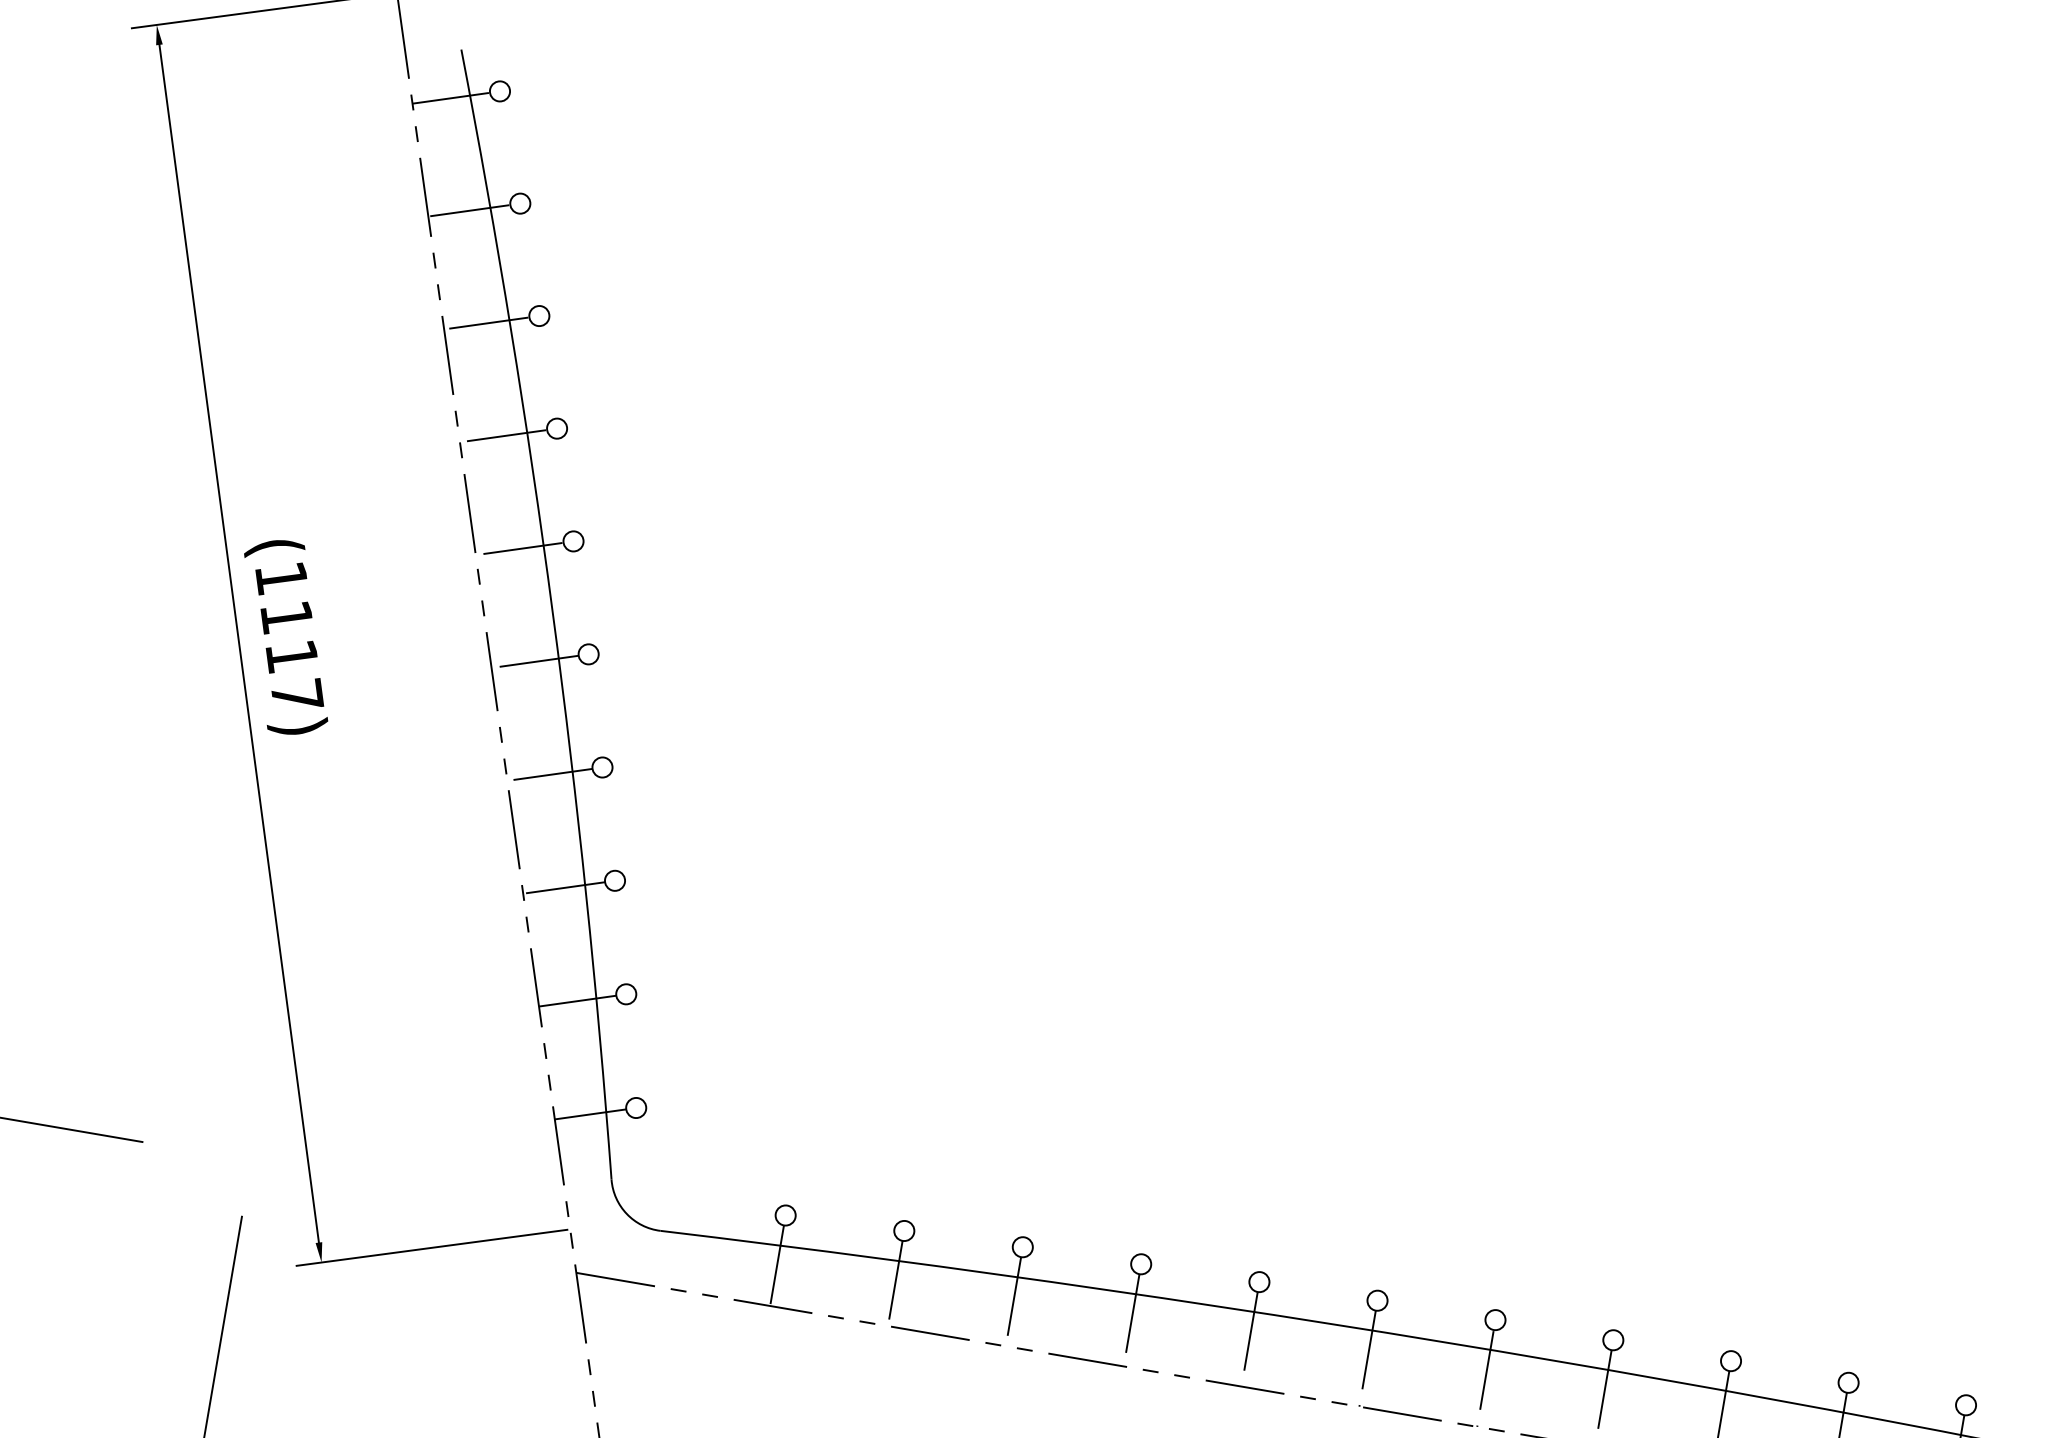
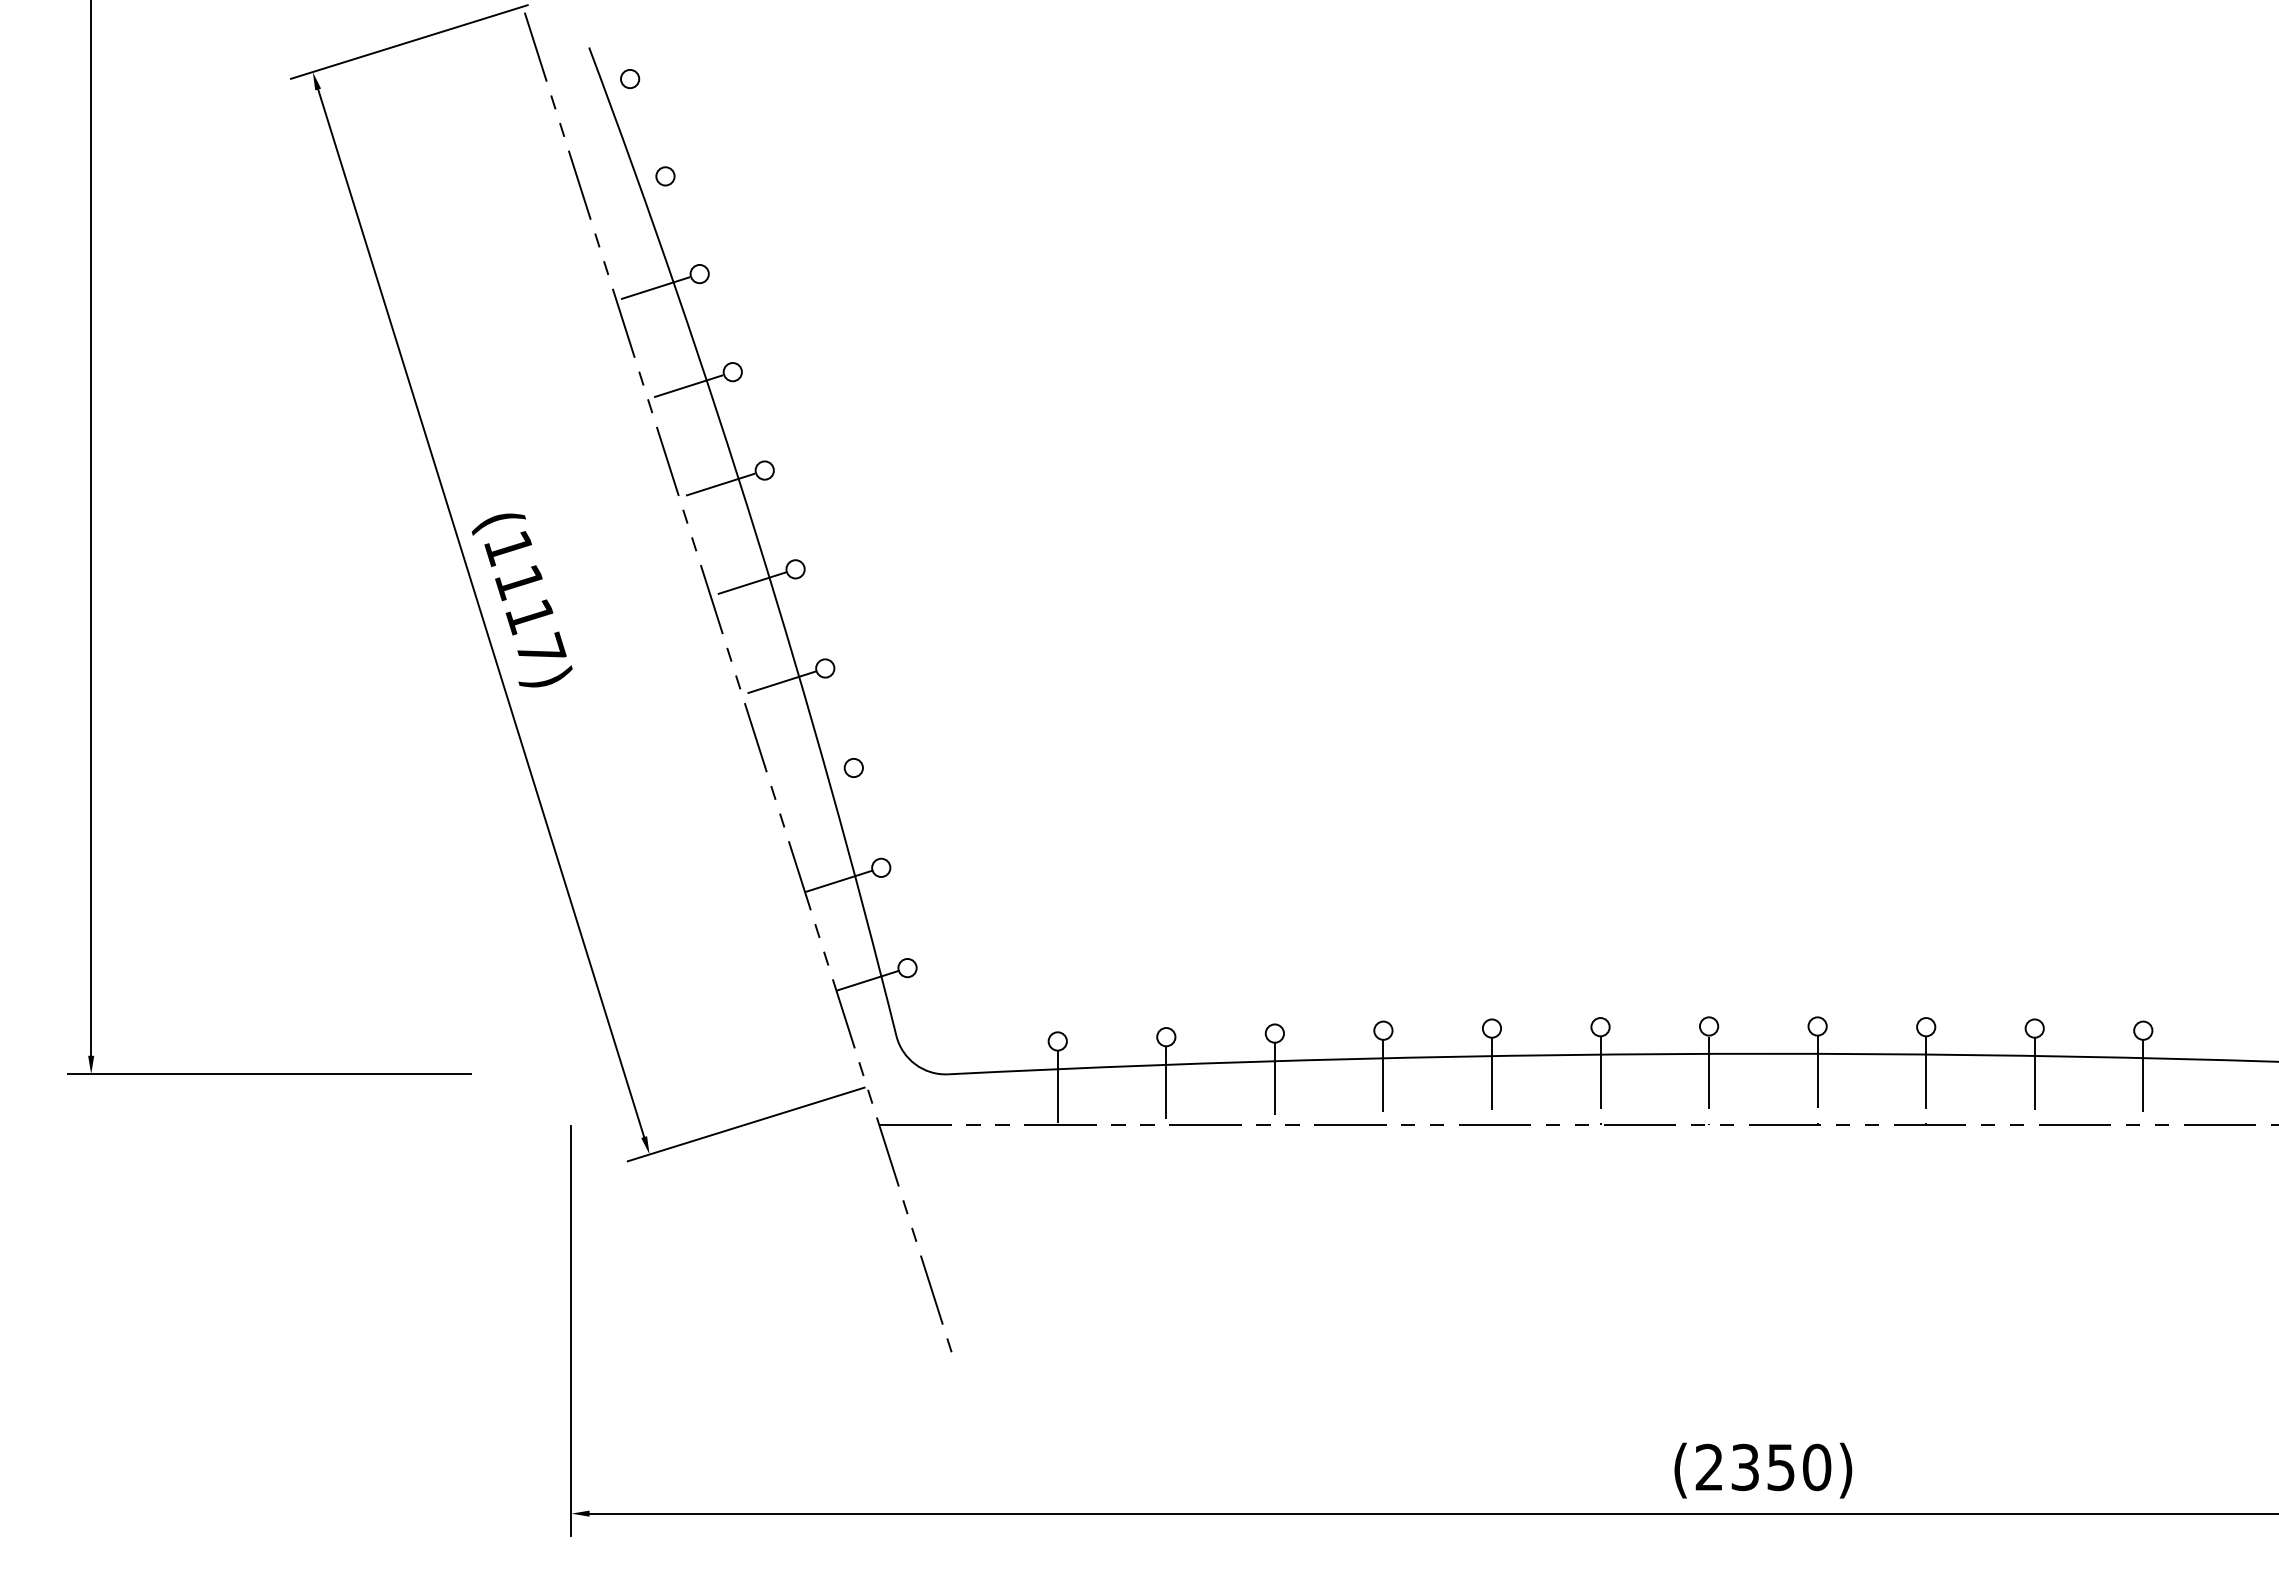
line: (450, 97) -> (586, 92), removed
line: (468, 210) -> (620, 190), removed
line: (564, 887) -> (809, 781), removed

